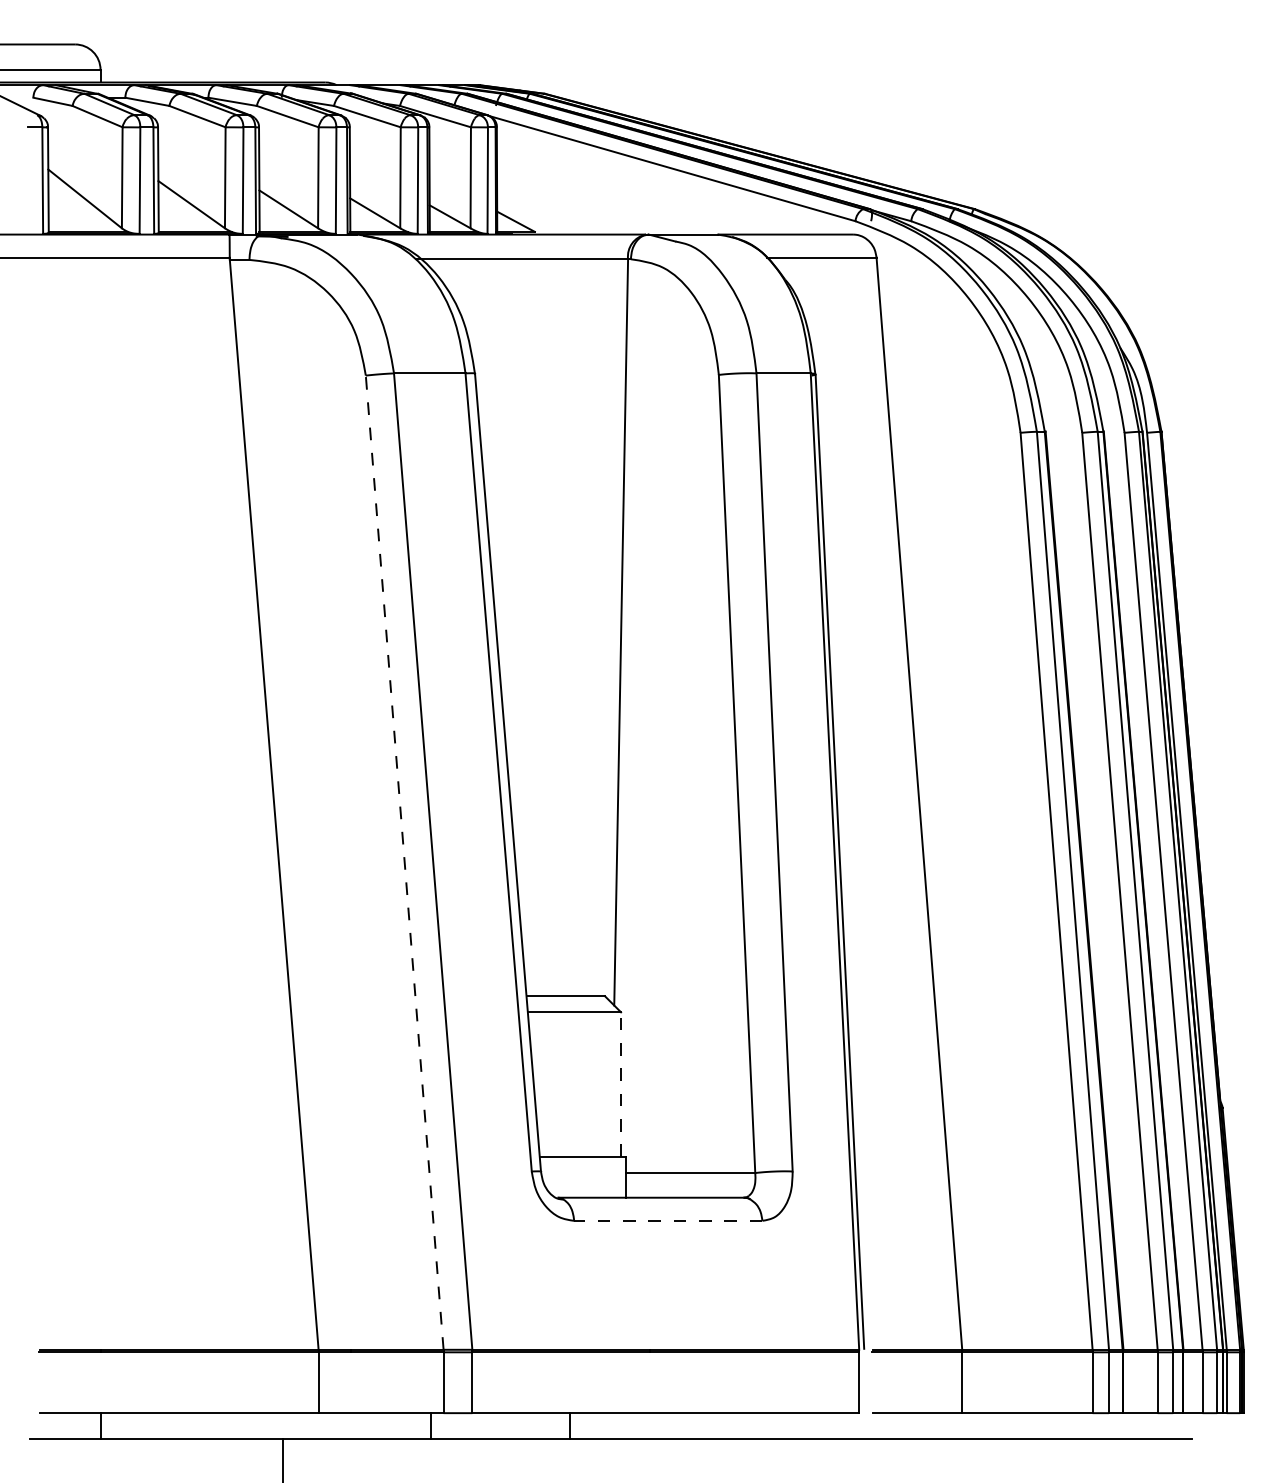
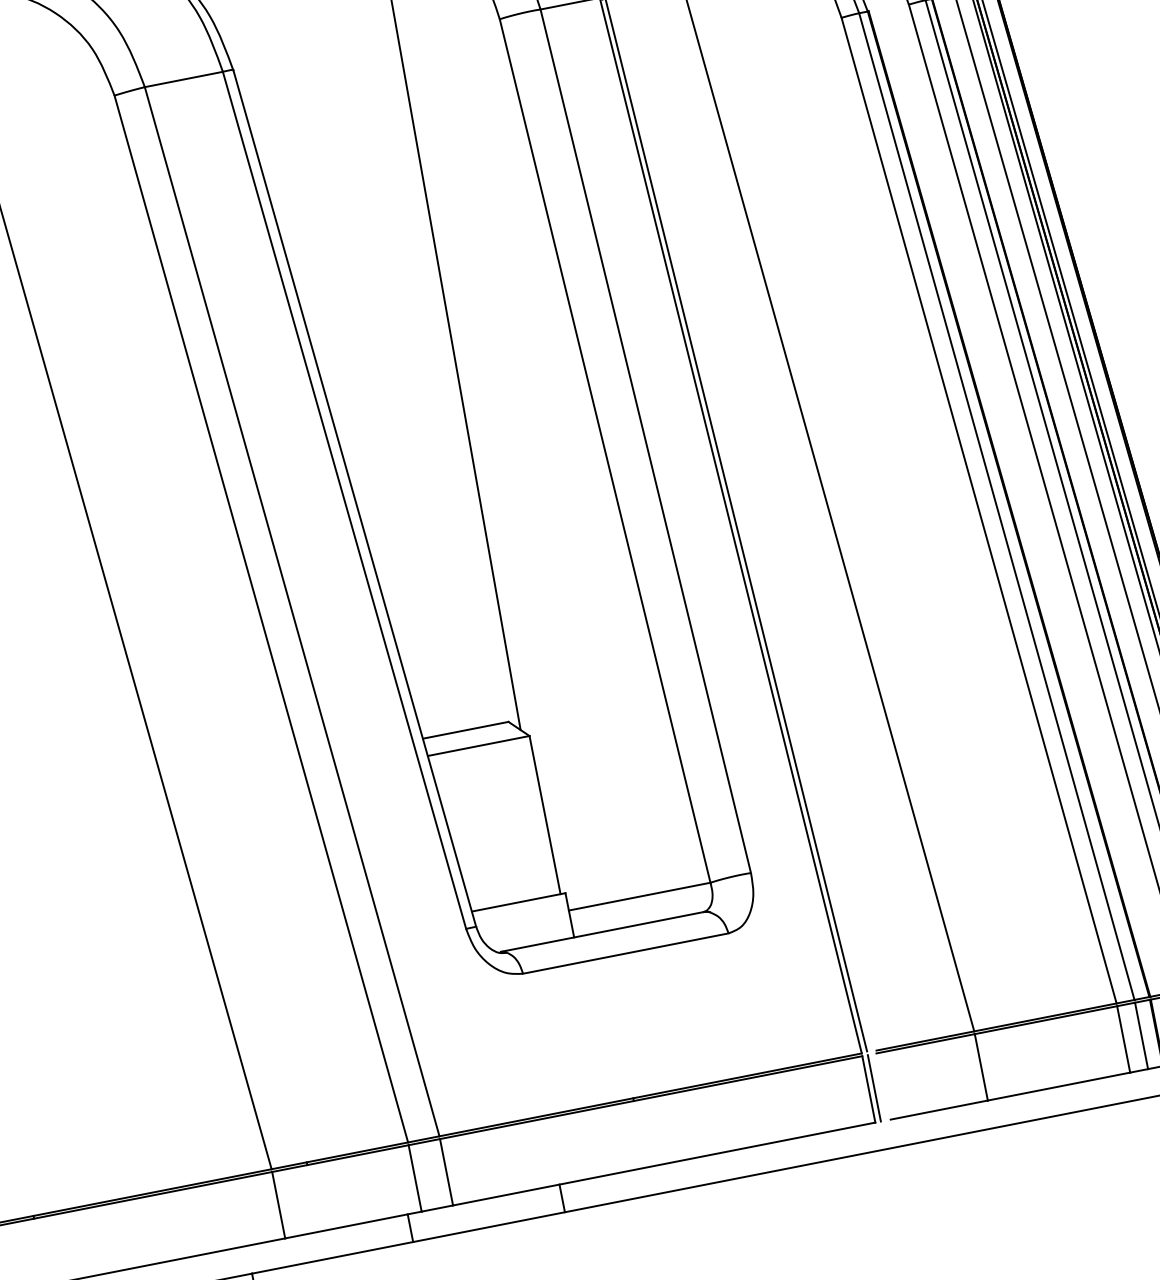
line: (404, 862) -> (261, 618), dashed -> solid
line: (621, 1084) -> (545, 814), dashed -> solid
line: (667, 1220) -> (624, 953), dashed -> solid
line: (864, 1382) -> (874, 1088), added

